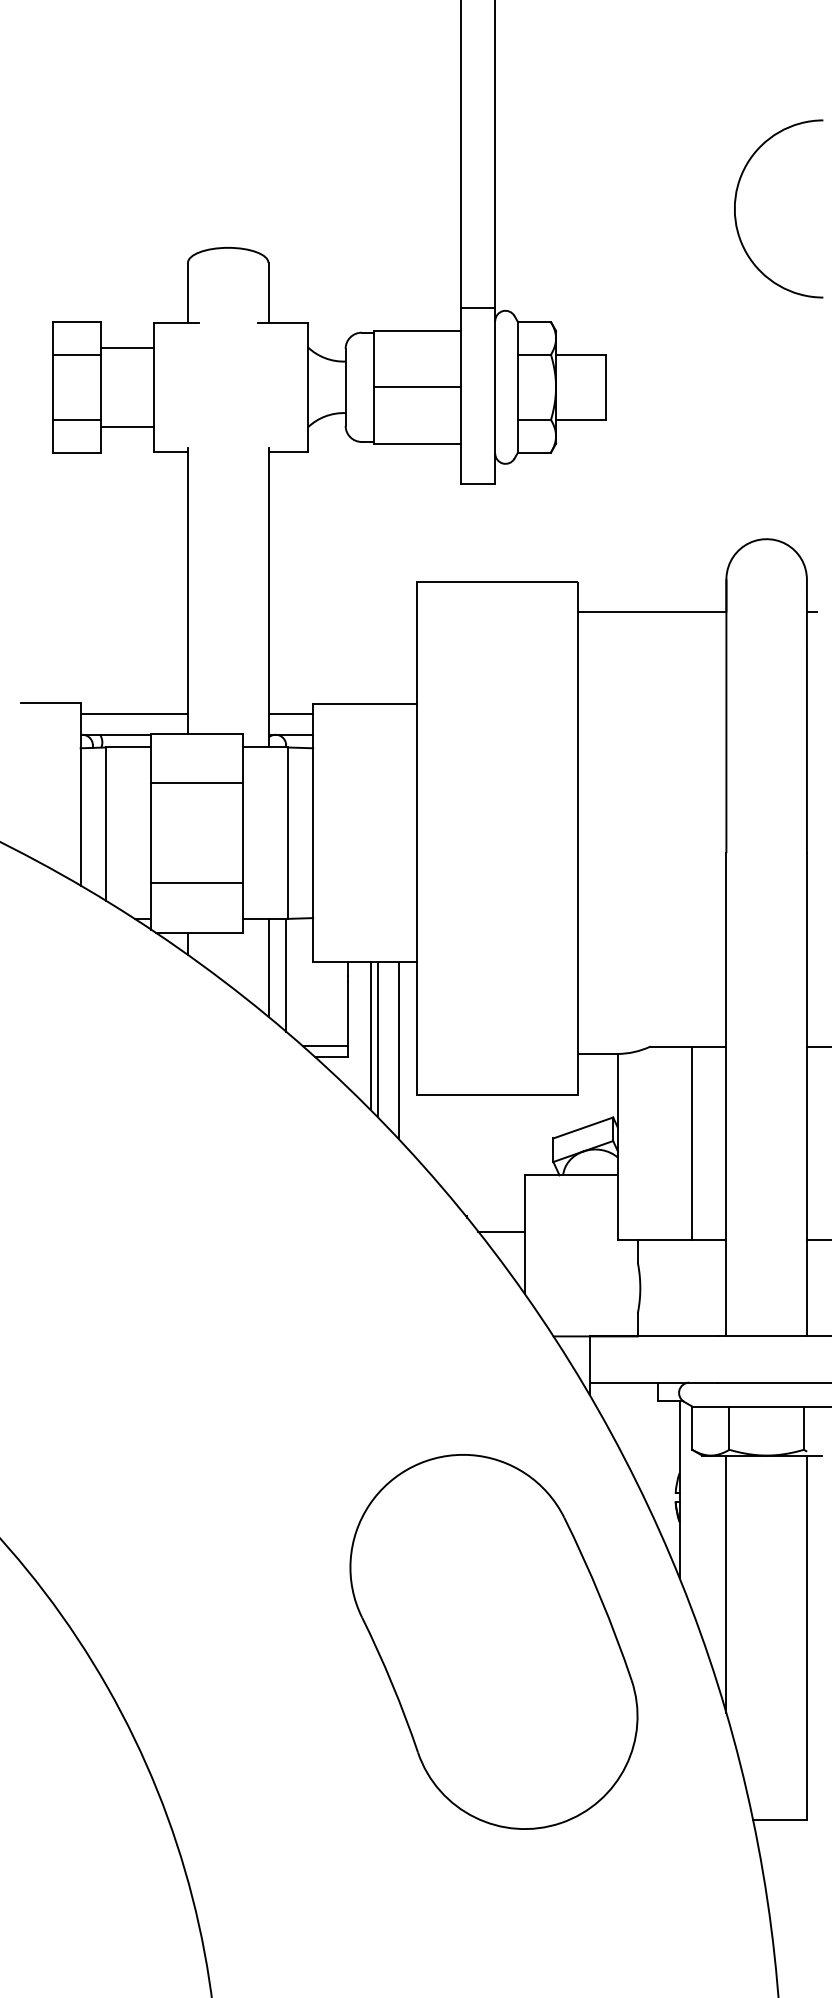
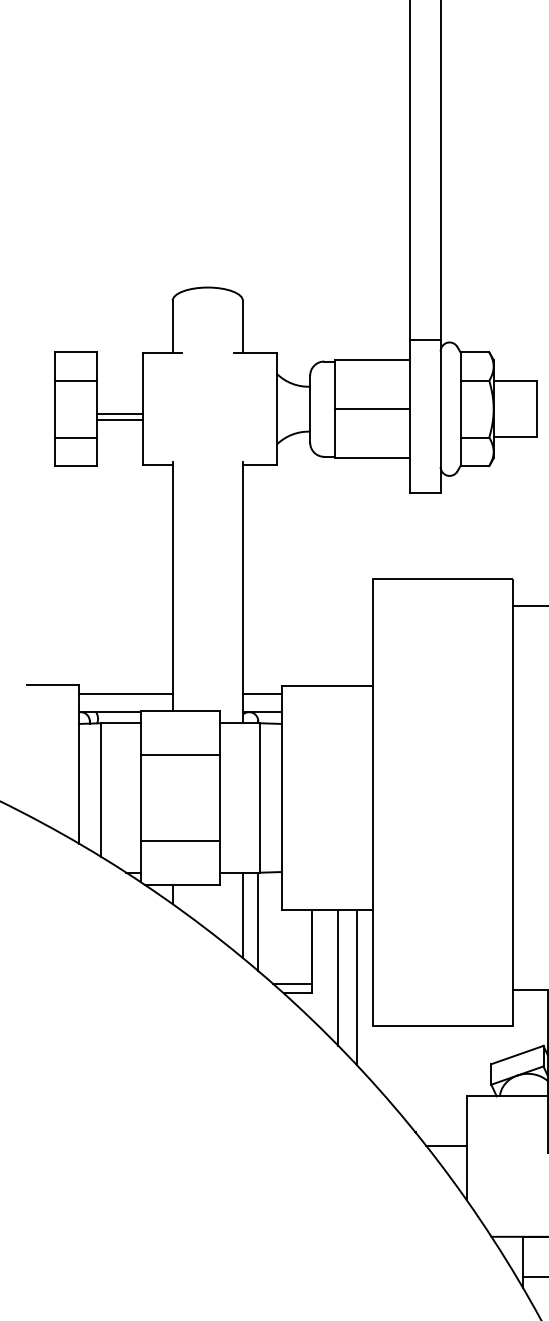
line: (127, 348) -> (119, 414), moved
line: (127, 426) -> (119, 419), moved
line: (370, 1036) -> (331, 975), removed

